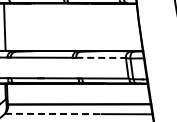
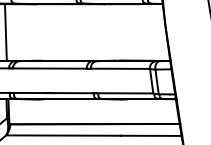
line: (101, 57) -> (120, 68), dashed -> solid
line: (53, 113) -> (63, 134), dashed -> solid

